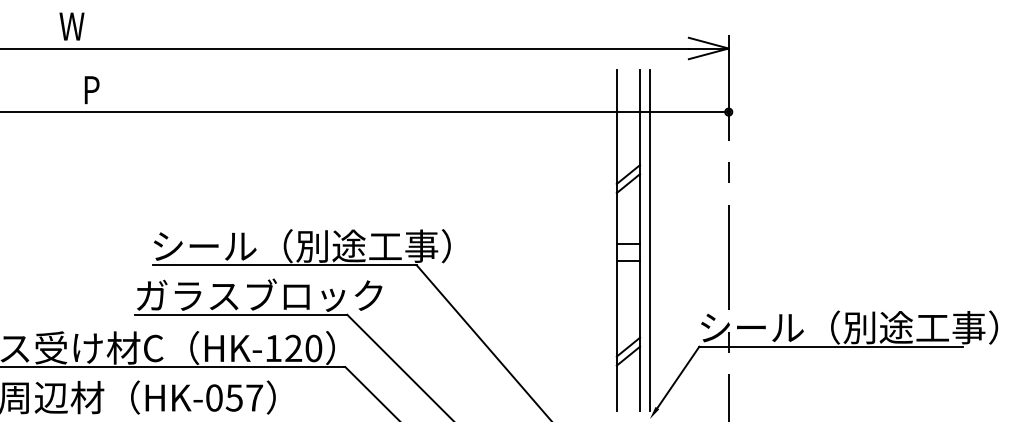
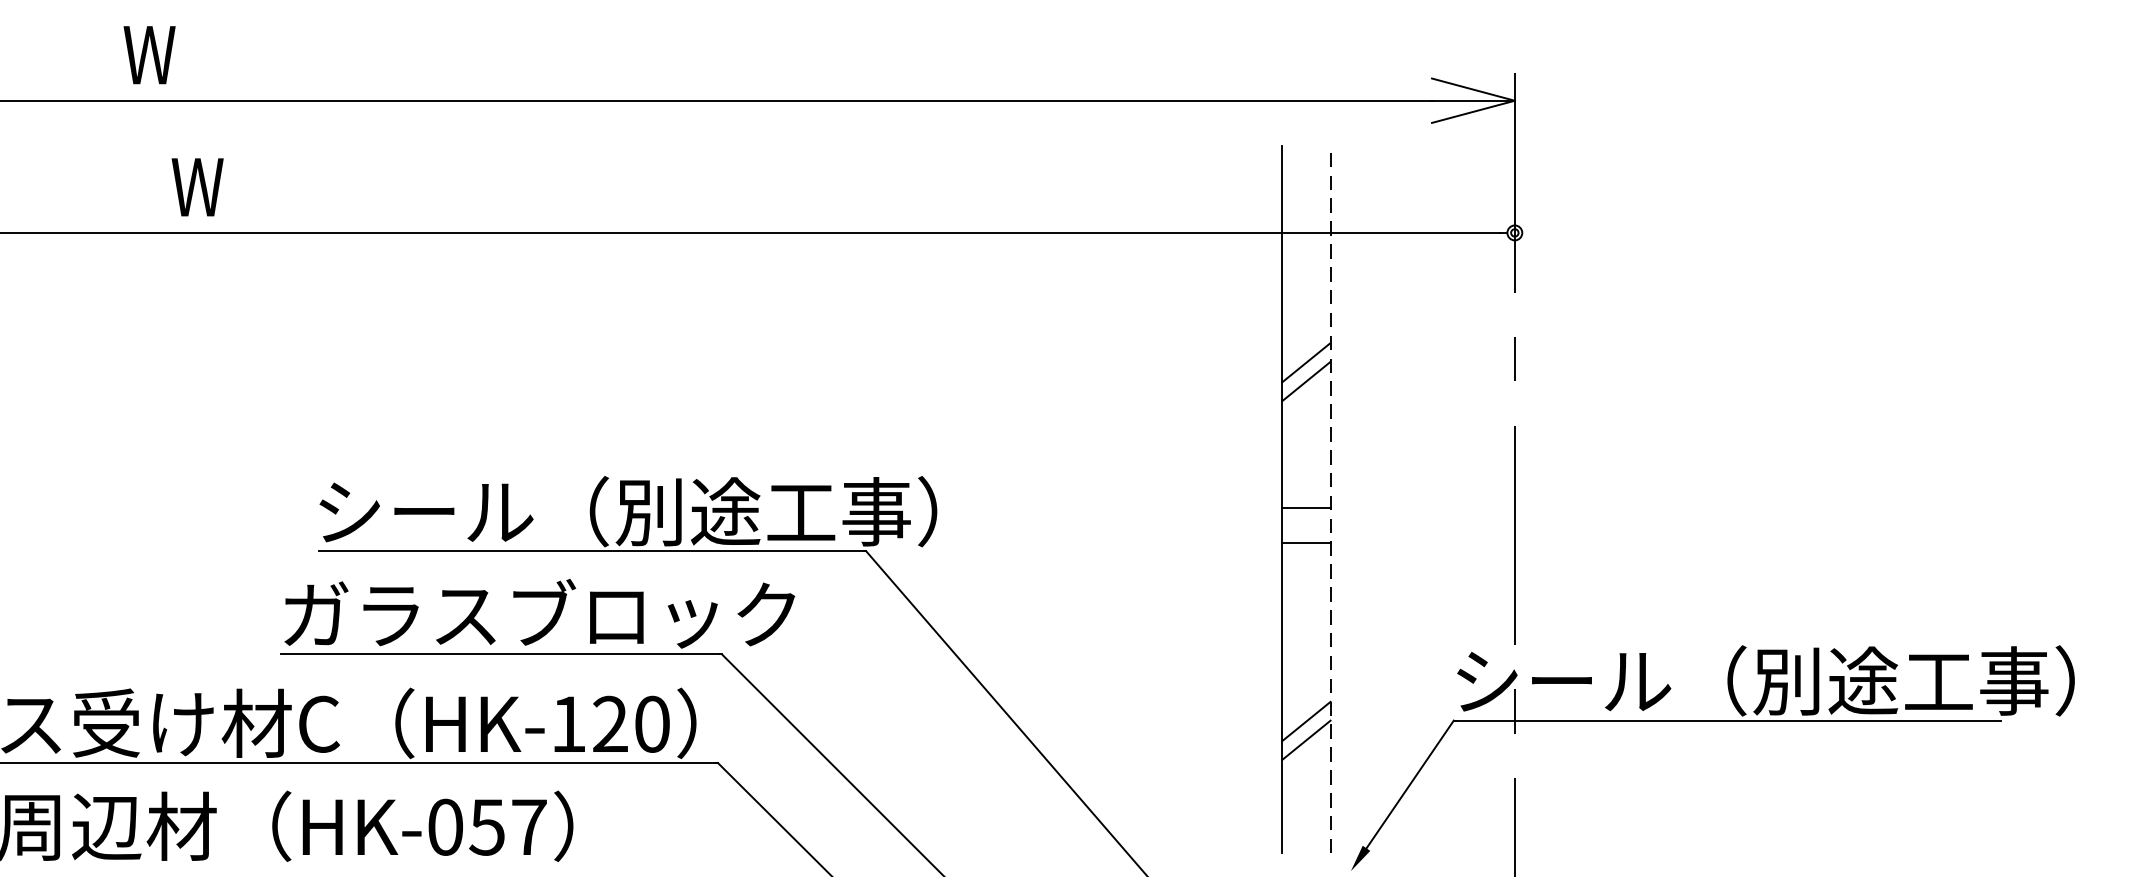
text: (94, 90) -> (196, 188), P -> W
line: (640, 240) -> (1331, 499), solid -> dashed
line: (650, 240) -> (1352, 499), removed

